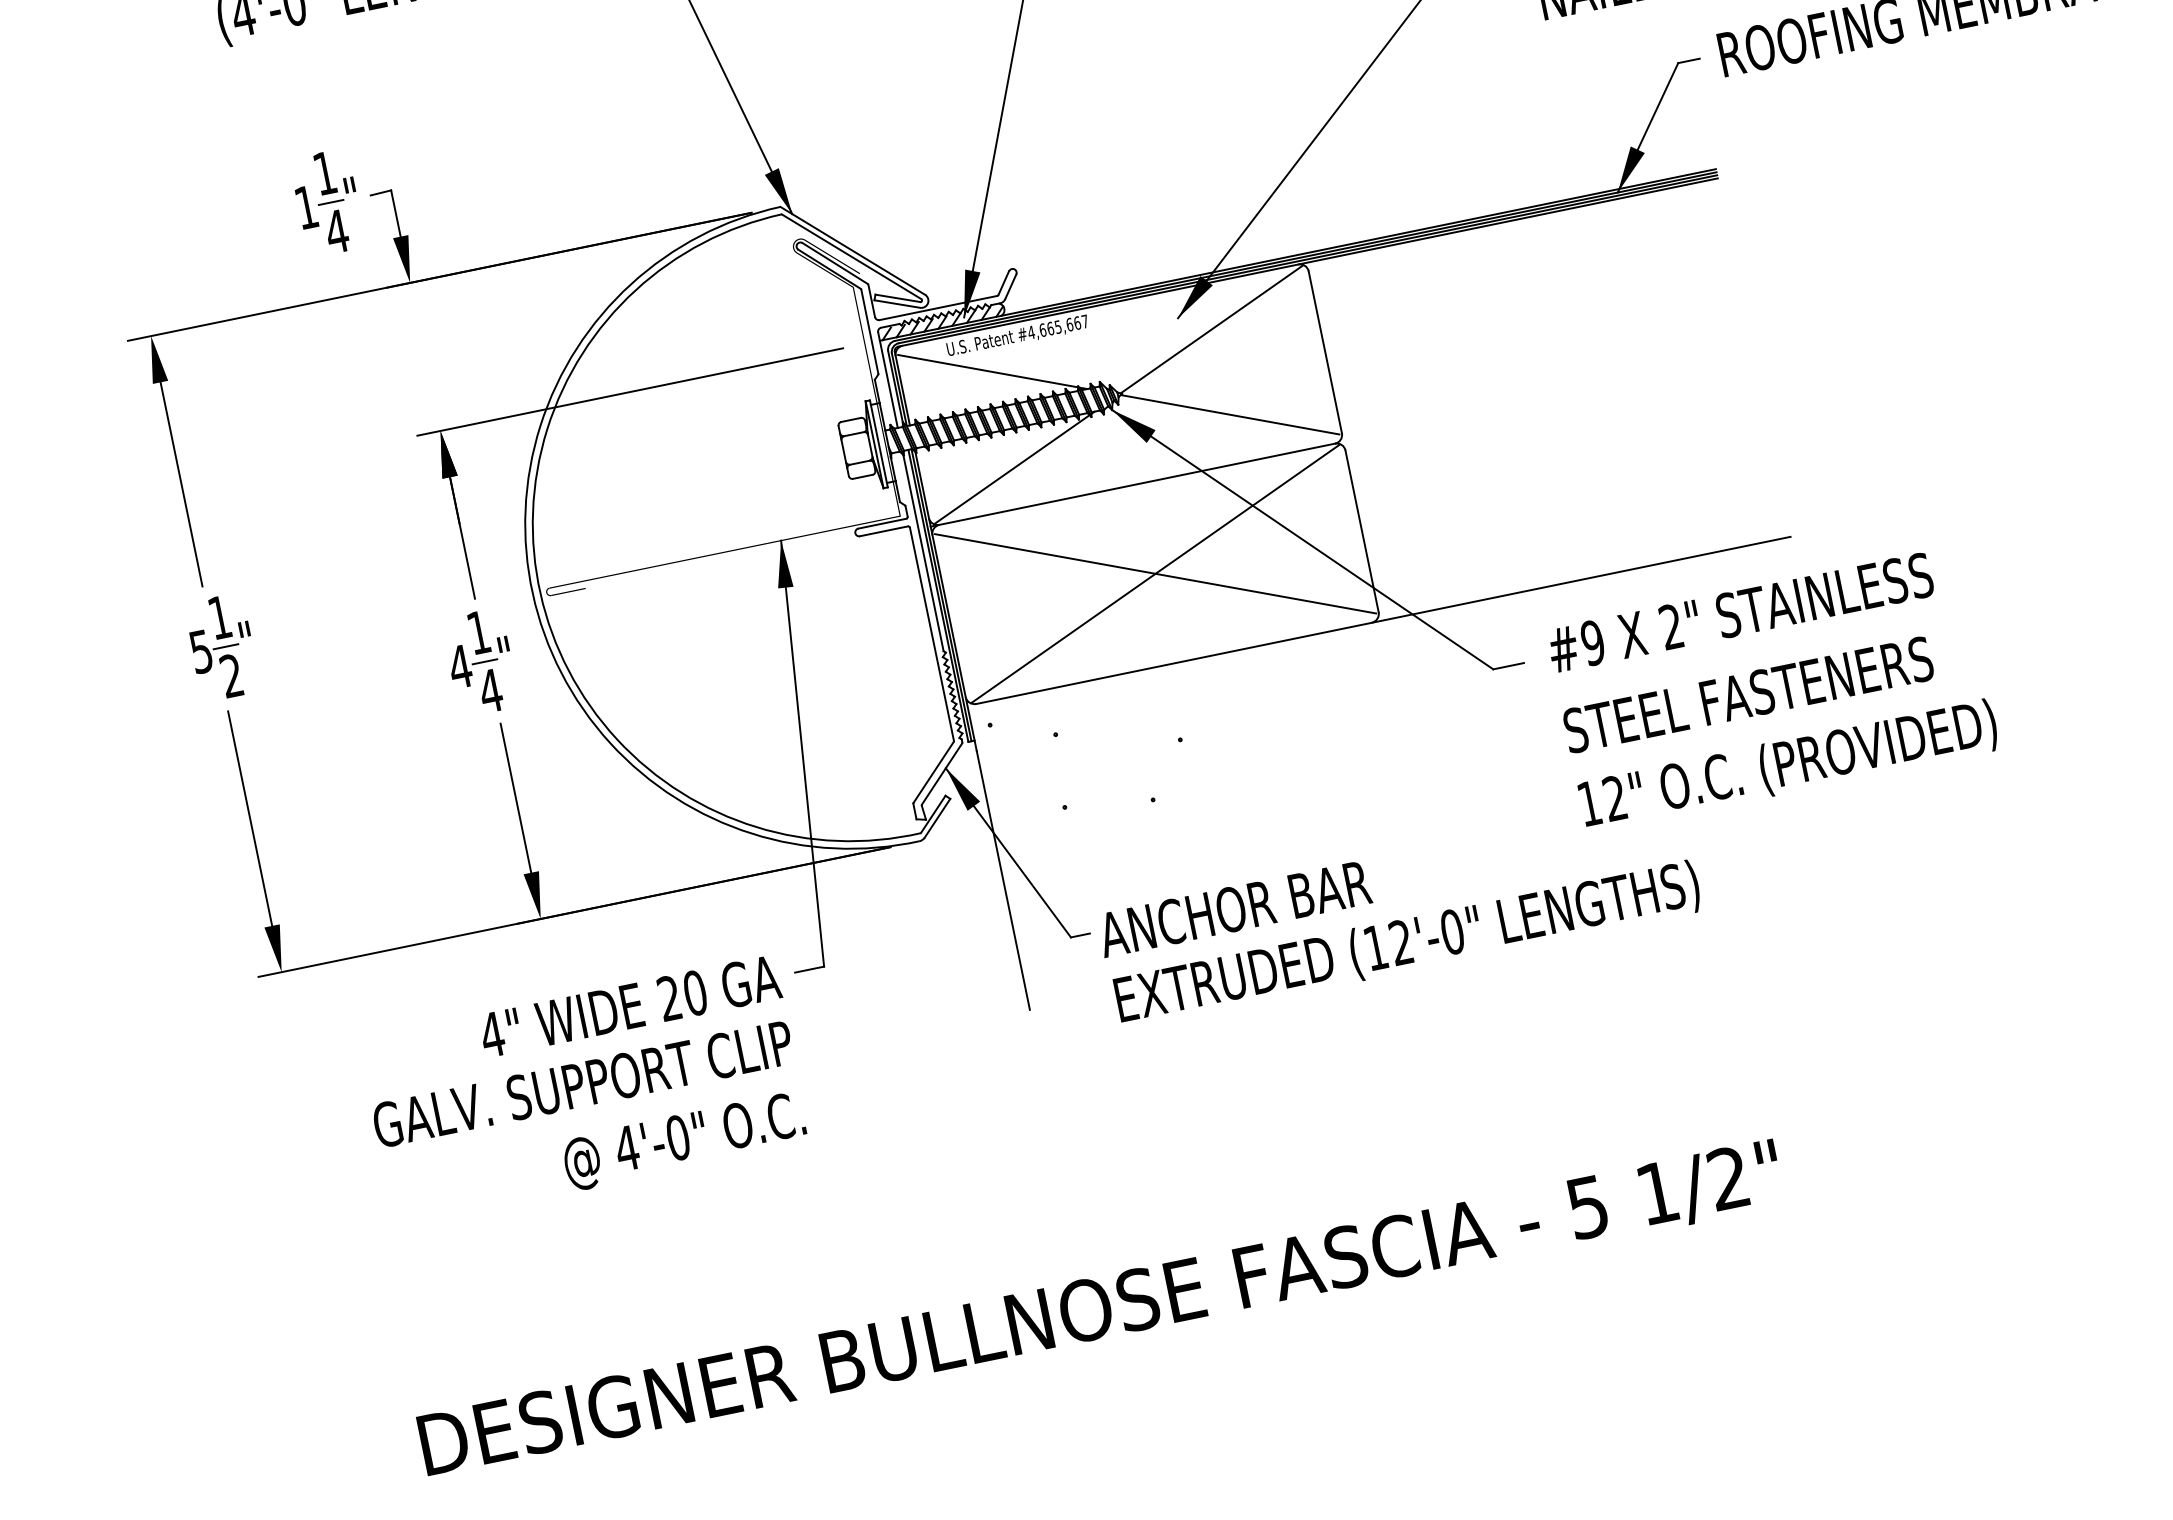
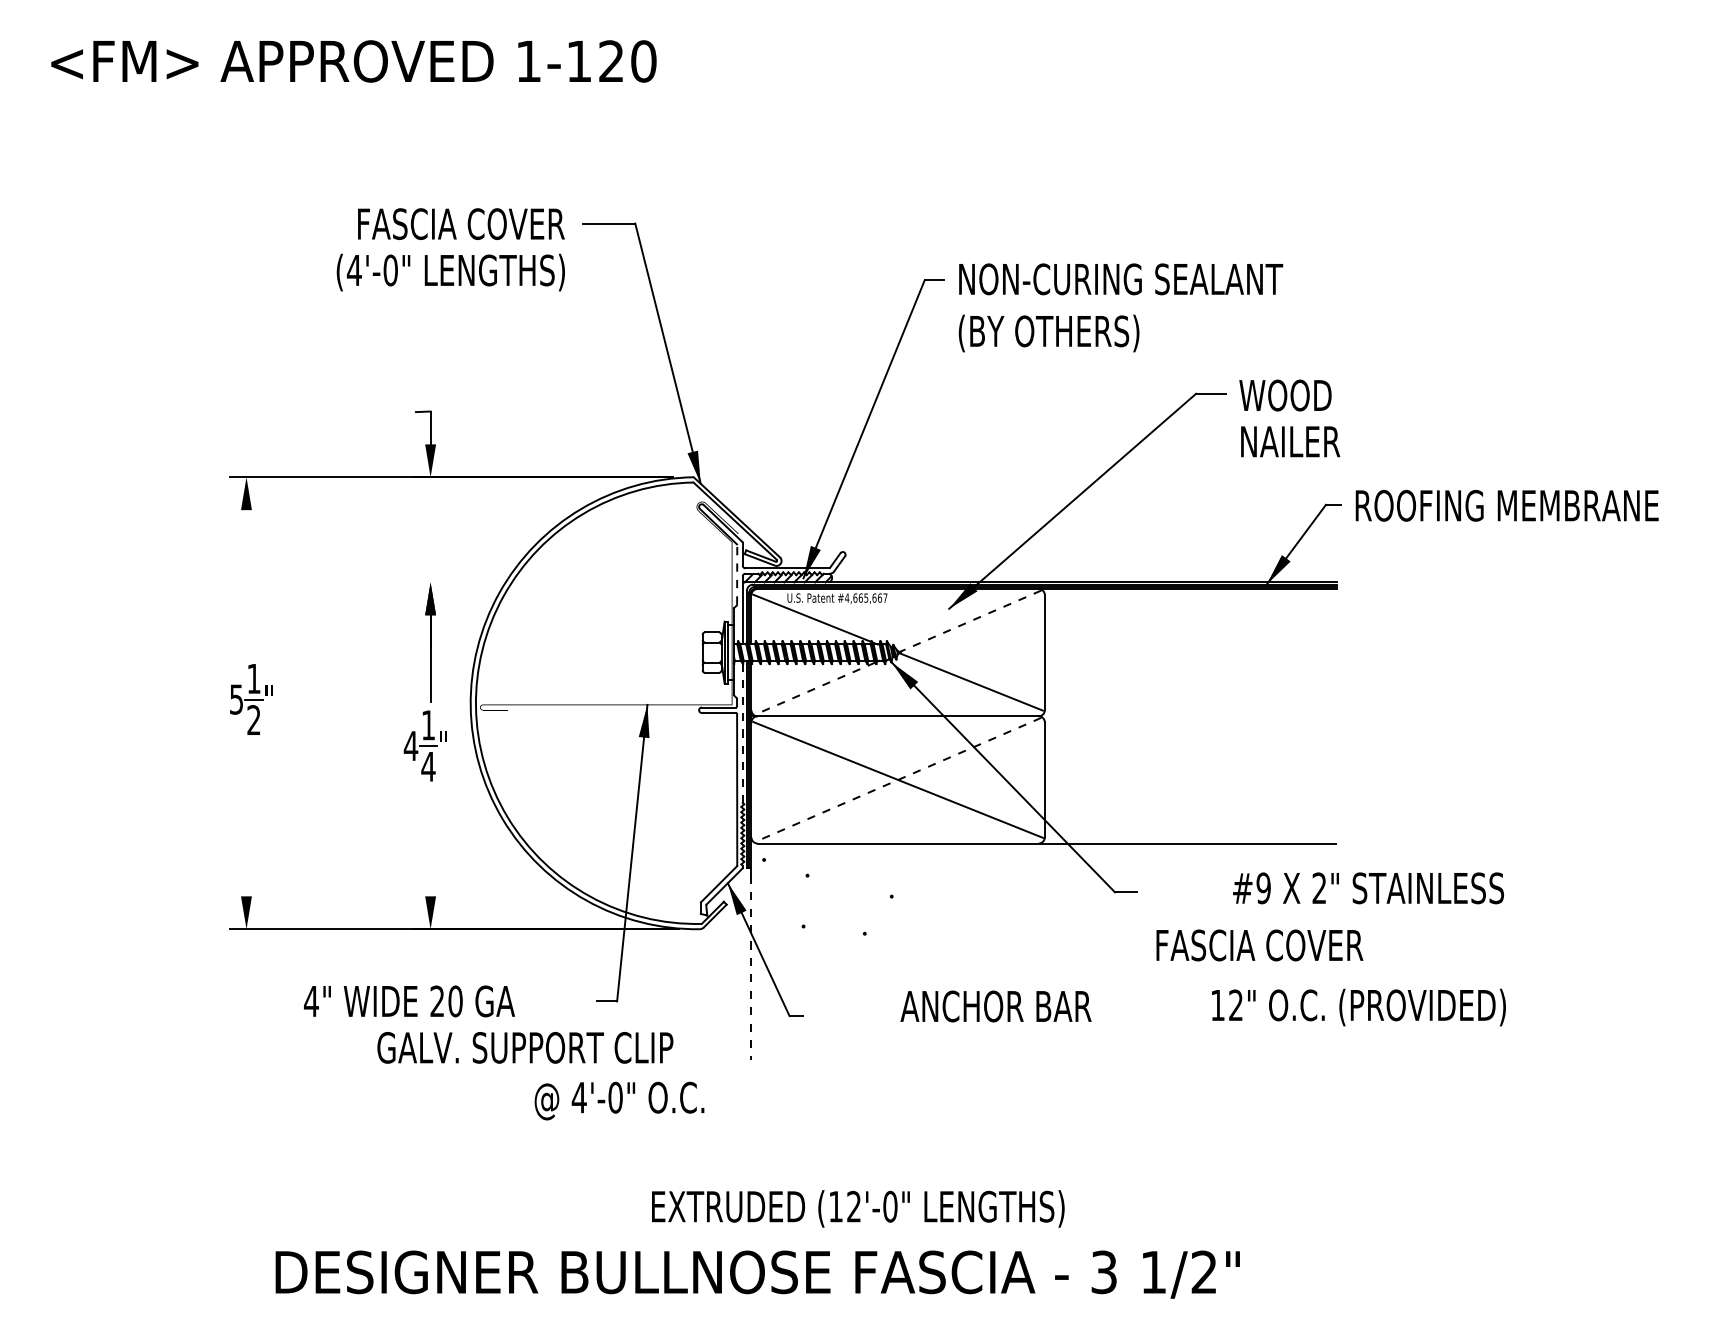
part: (327, 201) -> (385, 410), removed
line: (1210, 330) -> (969, 621), solid -> dashed
line: (870, 331) -> (737, 574), solid -> dashed
line: (630, 392) -> (565, 582), removed
line: (1012, 469) -> (815, 688), solid -> dashed
line: (181, 484) -> (246, 582), removed
line: (923, 553) -> (742, 733), solid -> dashed
line: (1154, 574) -> (897, 780), solid -> dashed
text: (1740, 612) -> (1368, 888), moved
text: (1748, 694) -> (1285, 945), STEEL FASTENERS -> FASCIA COVER
text: (1788, 766) -> (1358, 1007), moved
line: (515, 798) -> (430, 843), removed
line: (249, 817) -> (246, 819), removed
line: (1003, 880) -> (751, 967), solid -> dashed
text: (1233, 909) -> (995, 1006), moved
text: (1408, 943) -> (858, 1208), moved
text: (630, 1006) -> (409, 1001), moved
text: (583, 1083) -> (525, 1047), moved
text: (684, 1140) -> (619, 1100), moved
text: (1588, 1206) -> (1104, 1271), 5 -> 3

